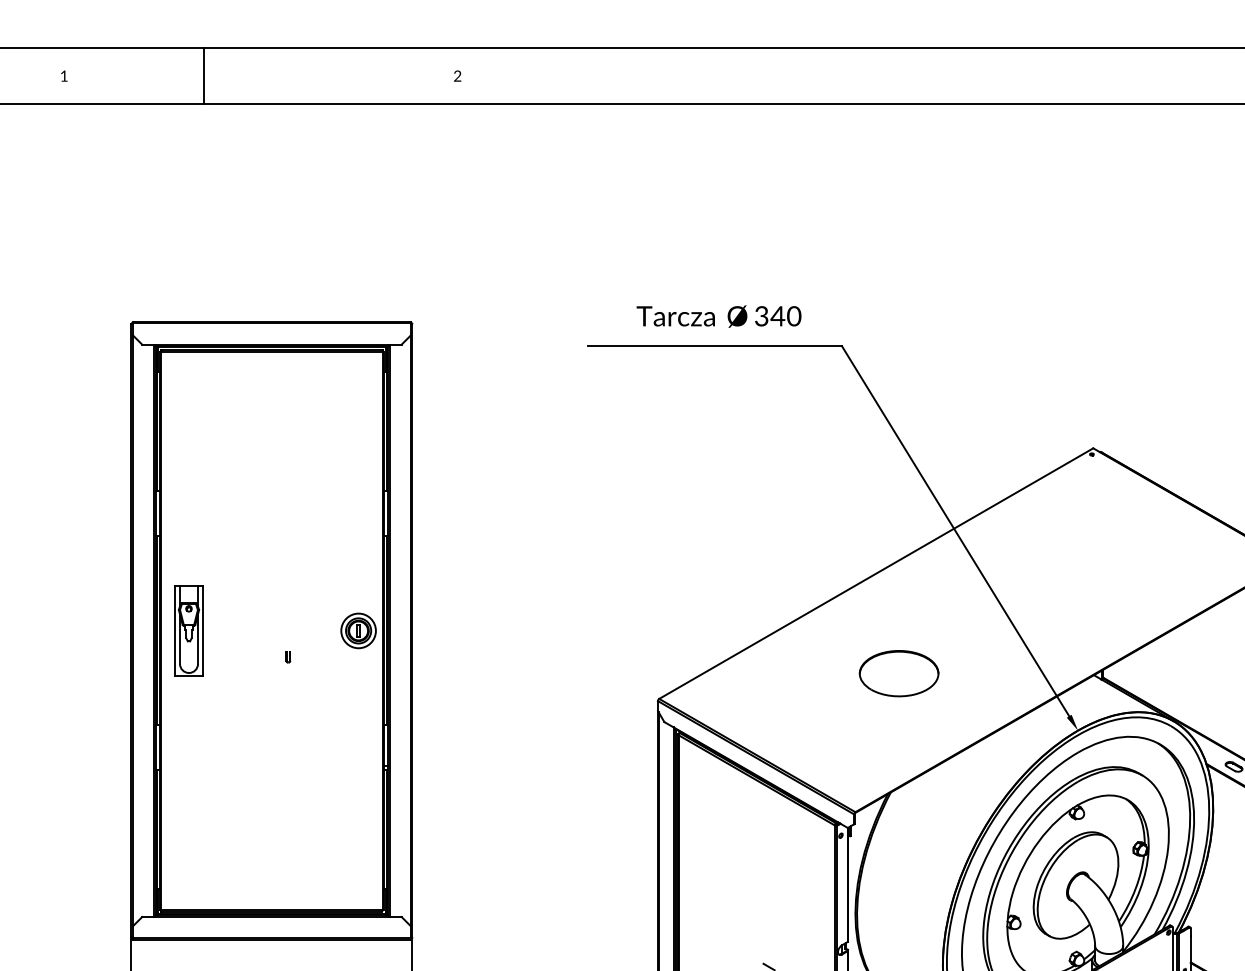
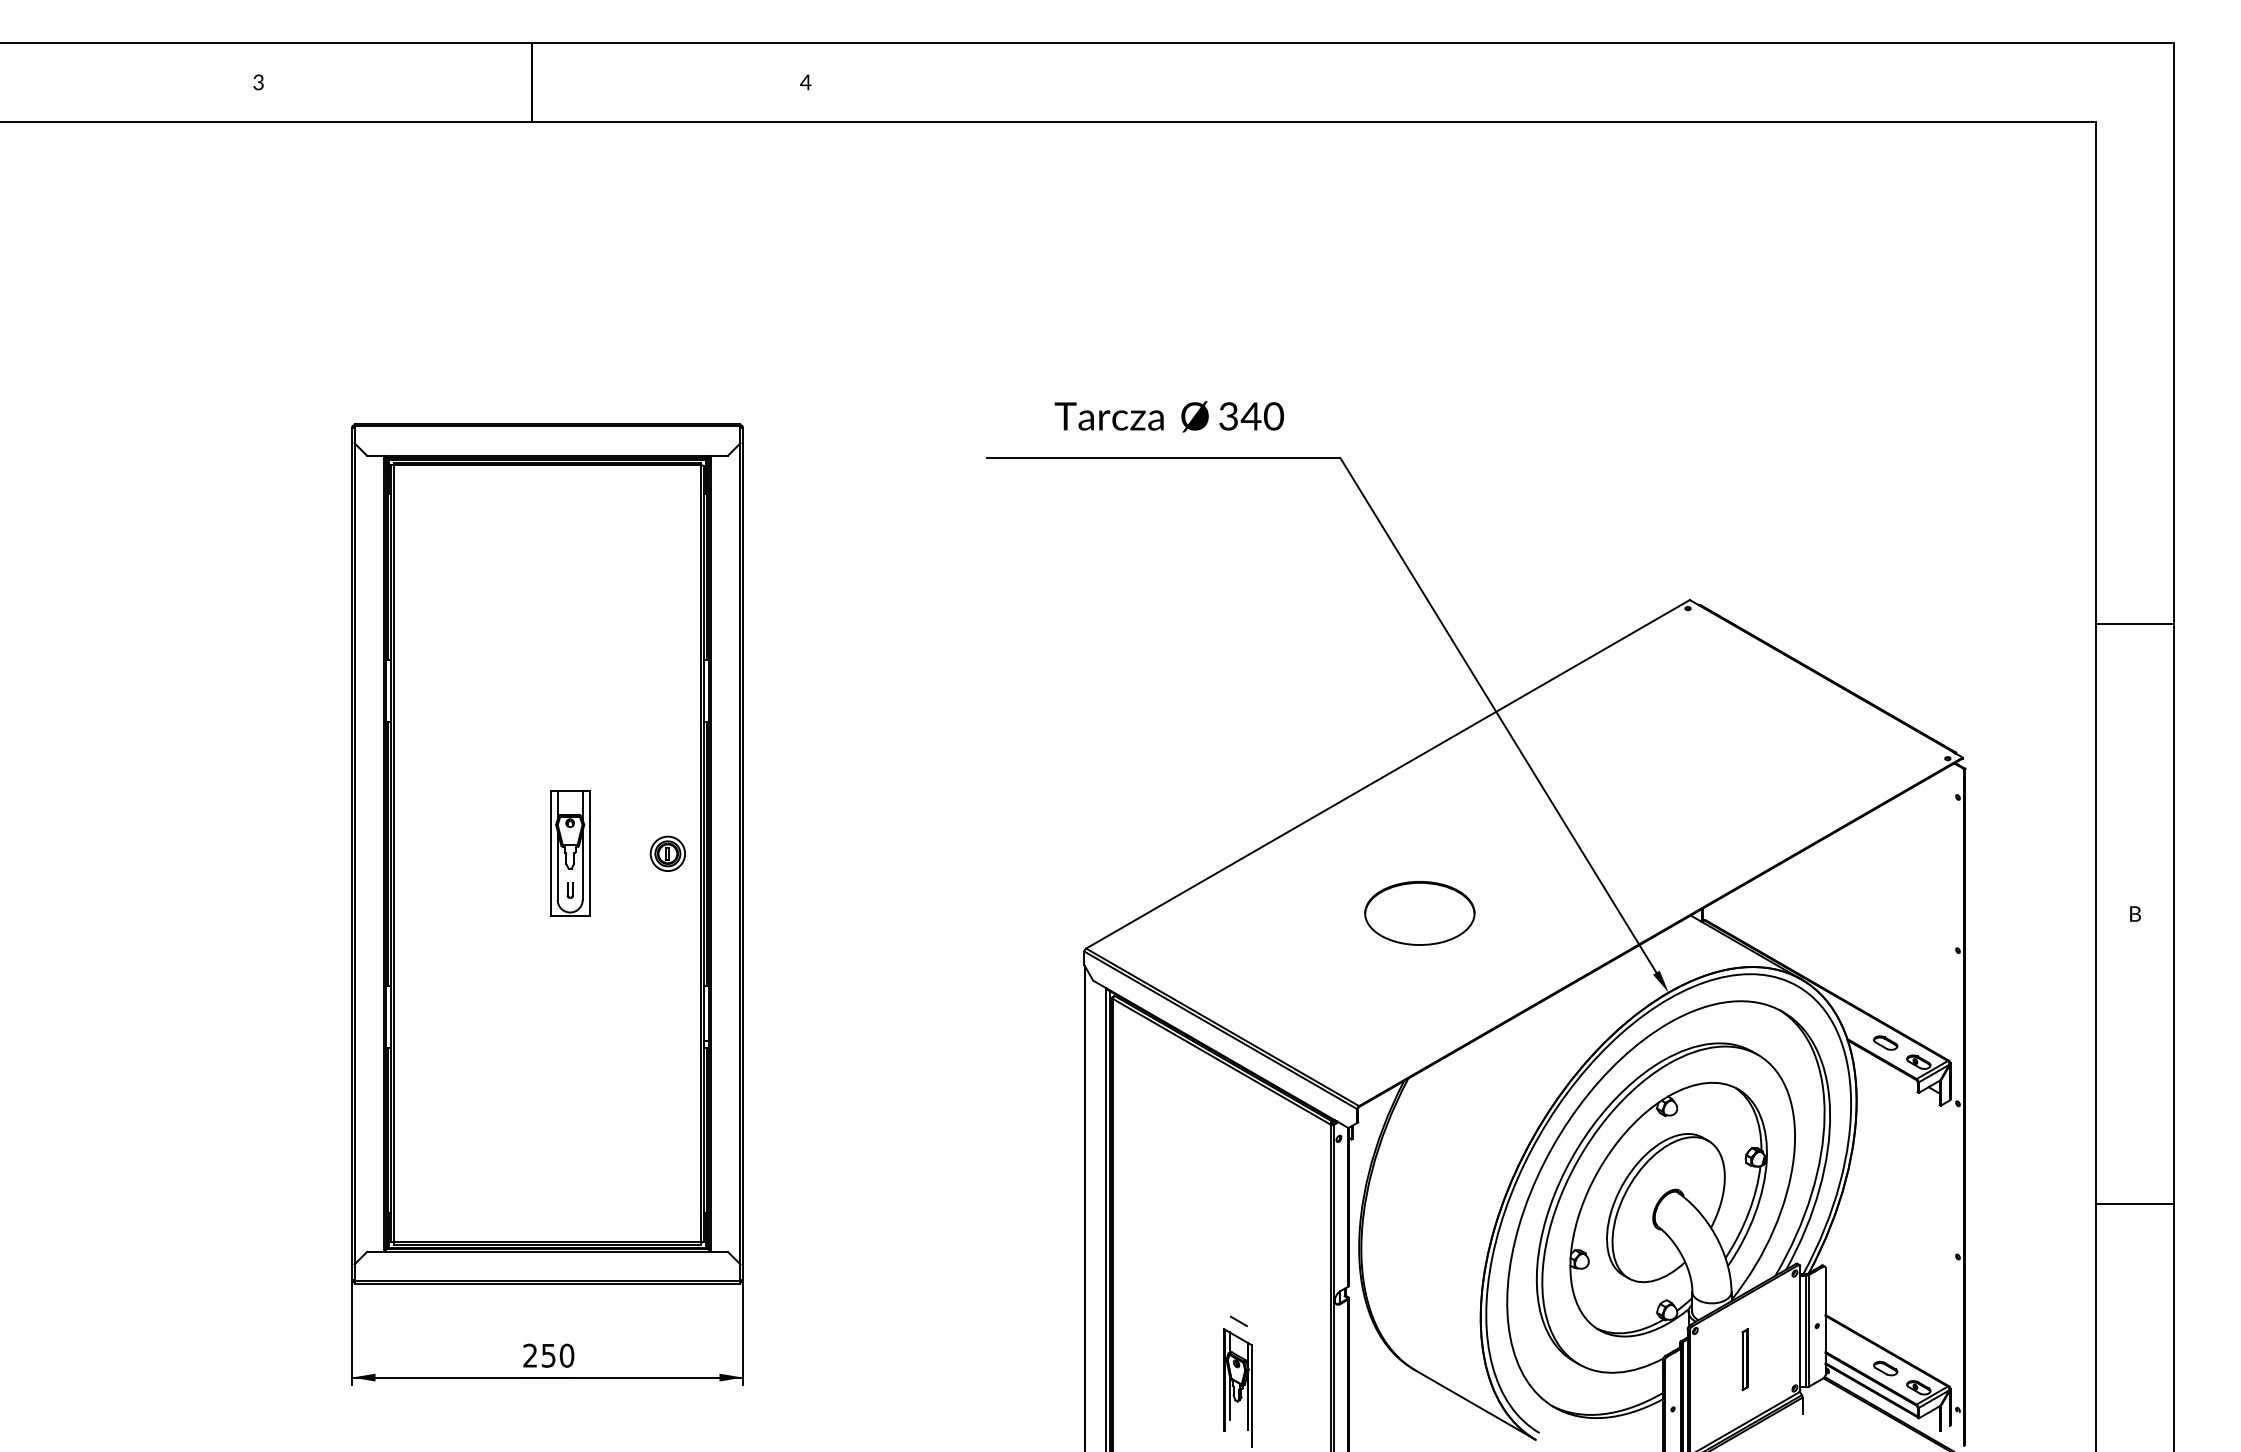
text: (64, 76) -> (258, 82), 1 -> 3
line: (204, 76) -> (532, 82), moved
text: (457, 76) -> (805, 82), 2 -> 4
part: (189, 630) -> (570, 853), moved
part: (358, 630) -> (667, 853), size x0.71

